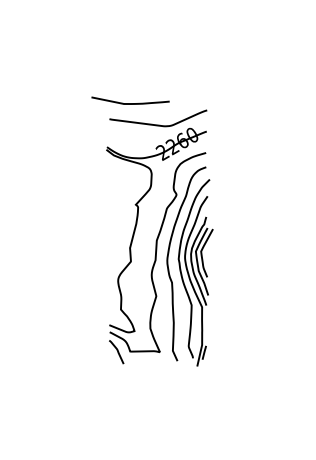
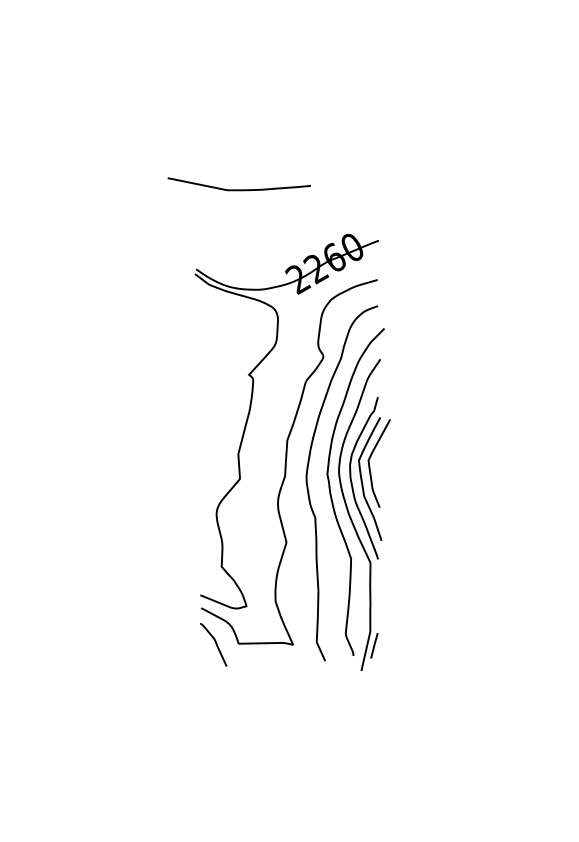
curve: (158, 124) -> (290, 227), removed

